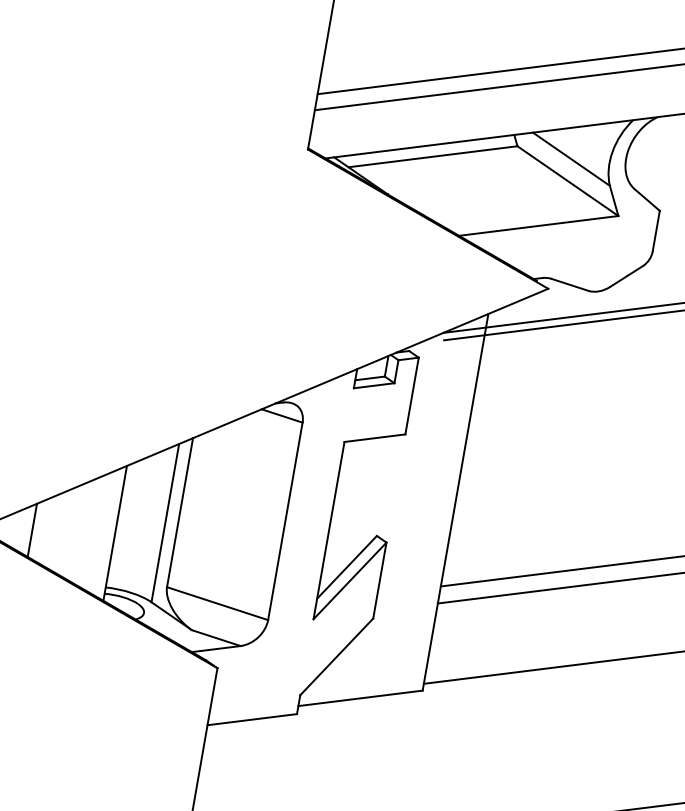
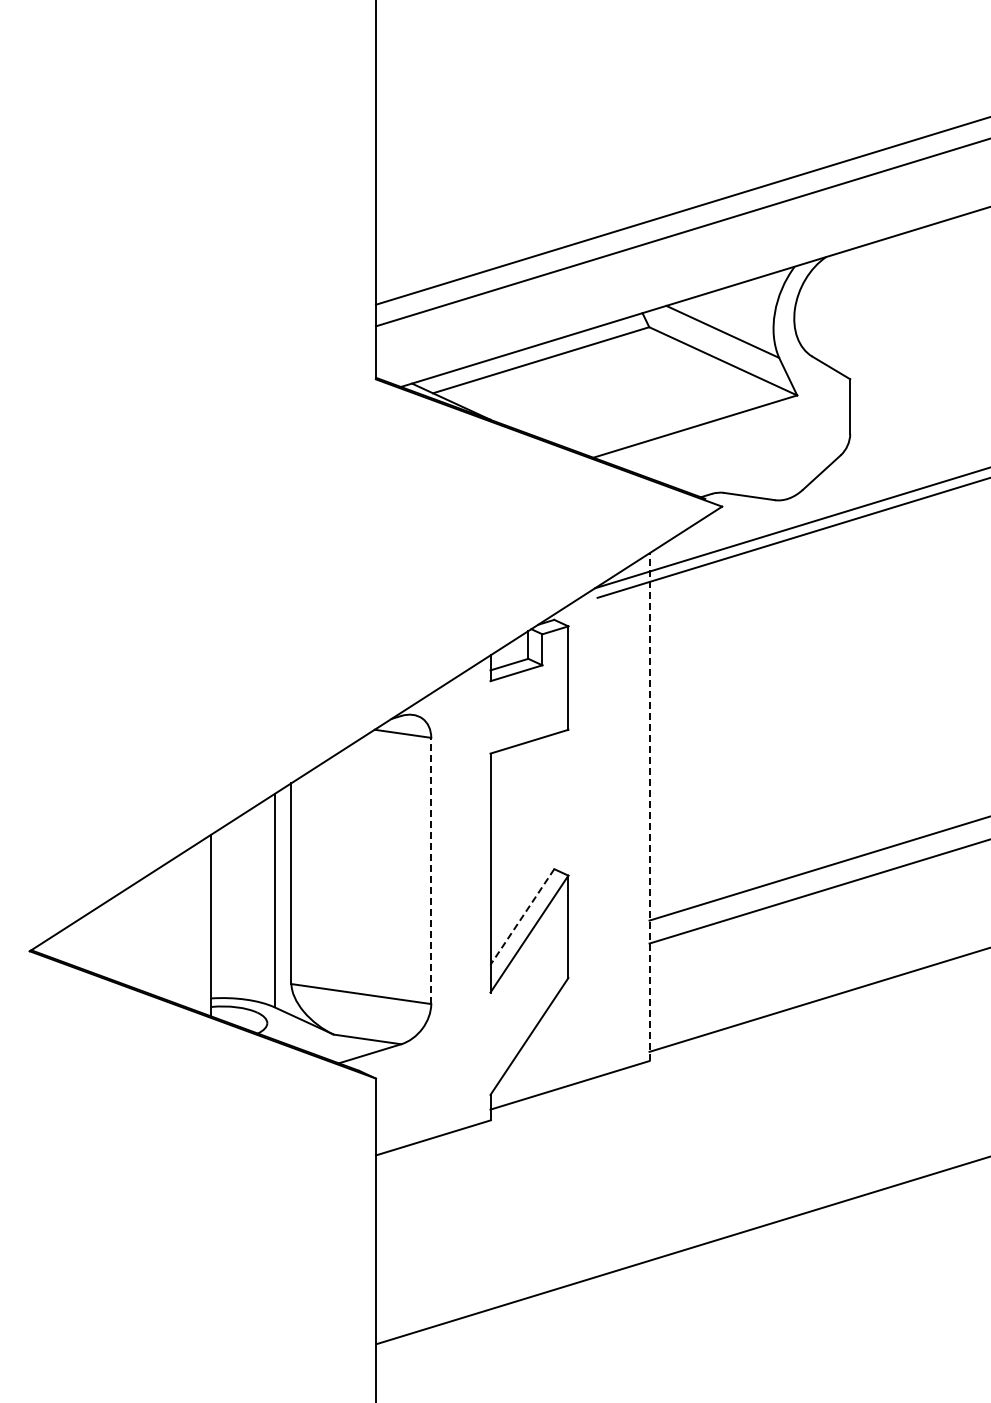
line: (455, 502) -> (649, 807), solid -> dashed
line: (285, 521) -> (431, 870), solid -> dashed
line: (32, 530) -> (102, 940), removed
line: (347, 567) -> (522, 917), solid -> dashed

